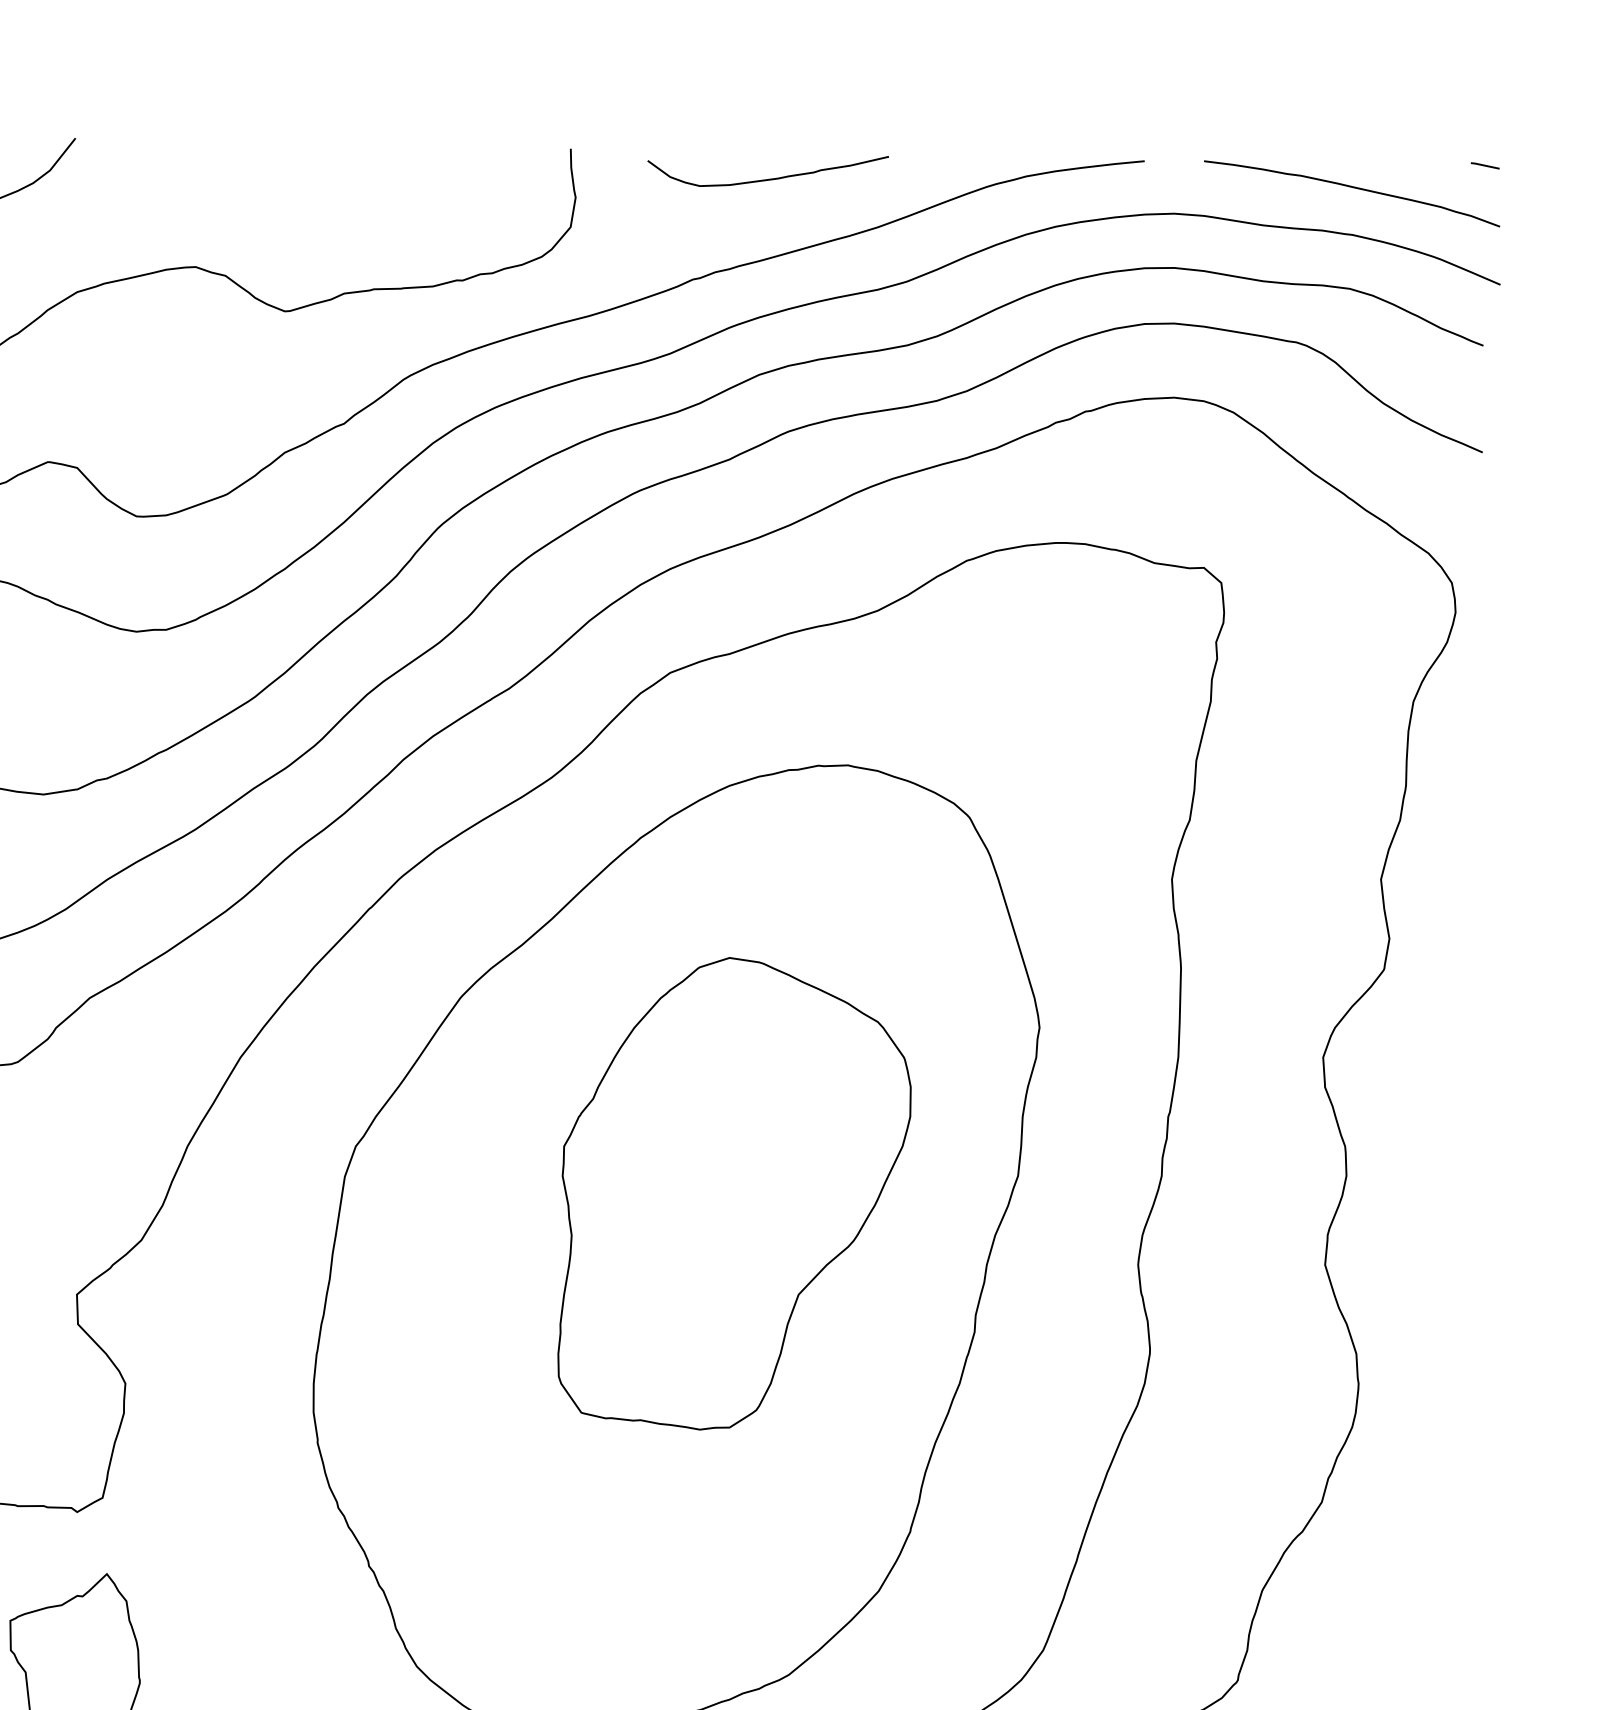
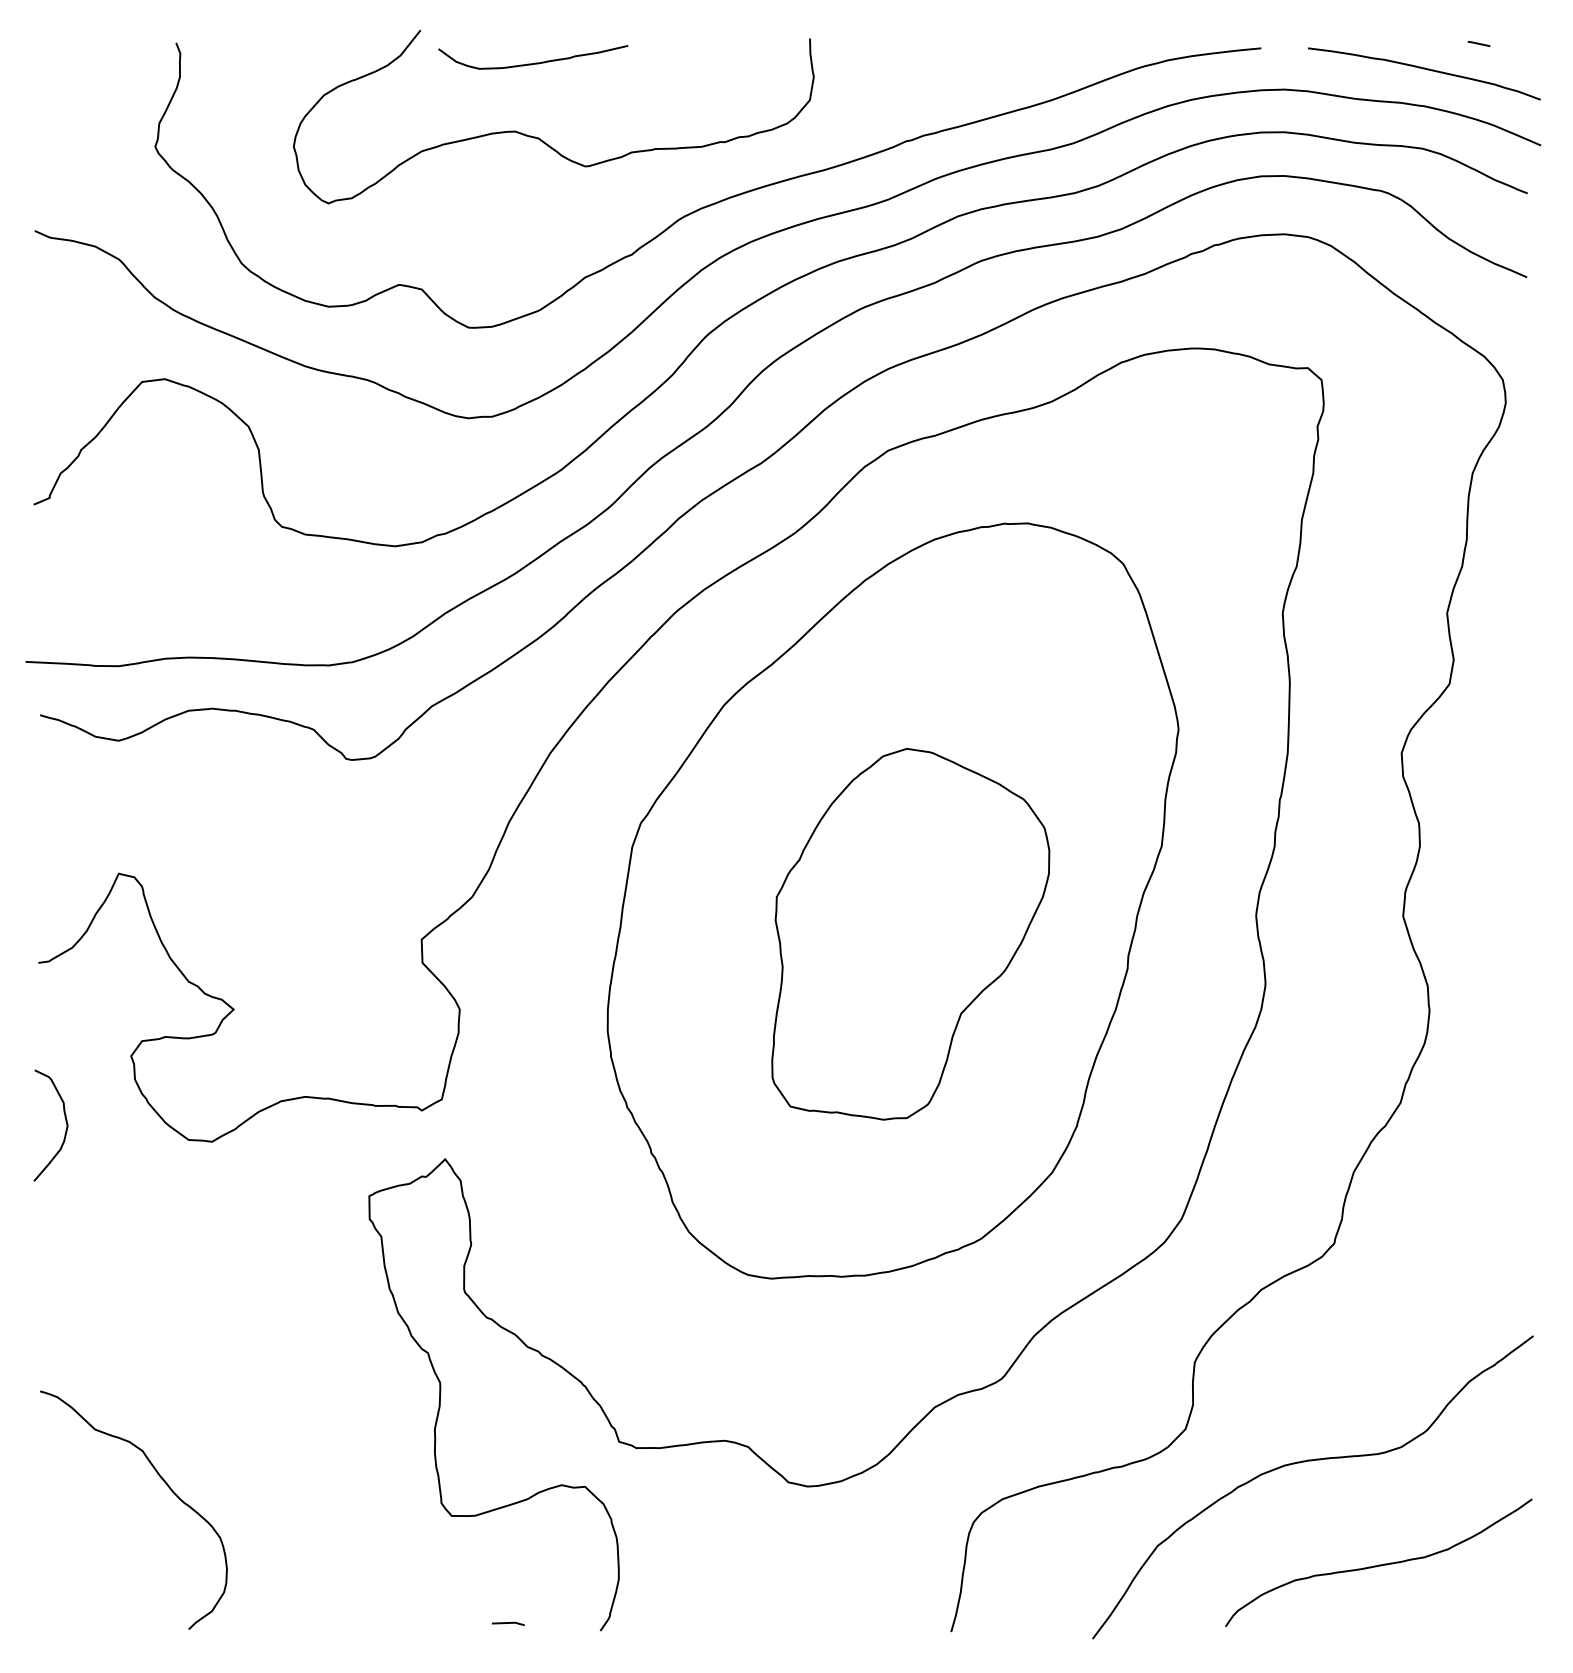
line: (1484, 165) -> (1478, 43), moved
curve: (771, 177) -> (535, 62), moved
part: (734, 1194) -> (910, 934), moved

